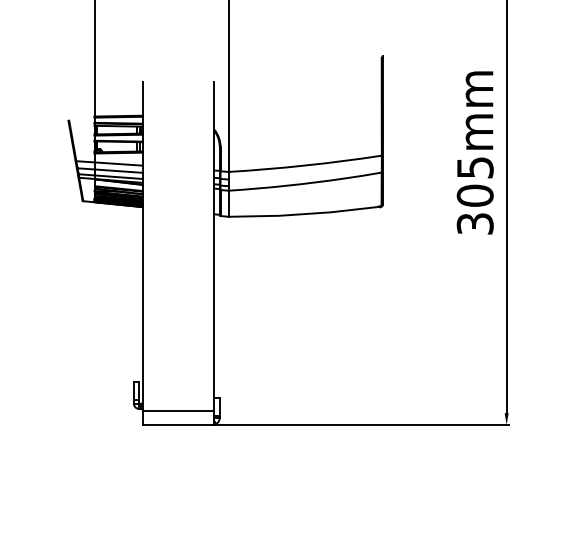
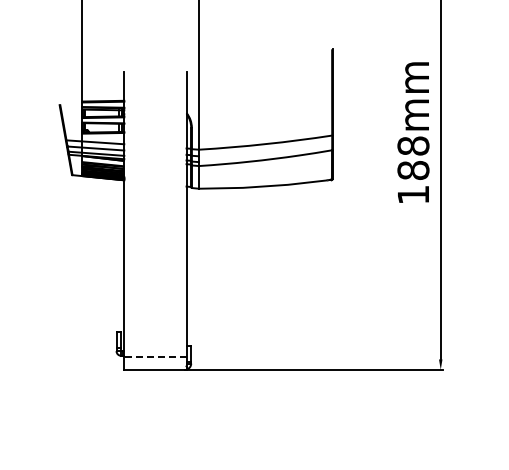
text: (475, 195) -> (413, 170), 305mm -> 188mm
line: (177, 410) -> (154, 357), solid -> dashed

